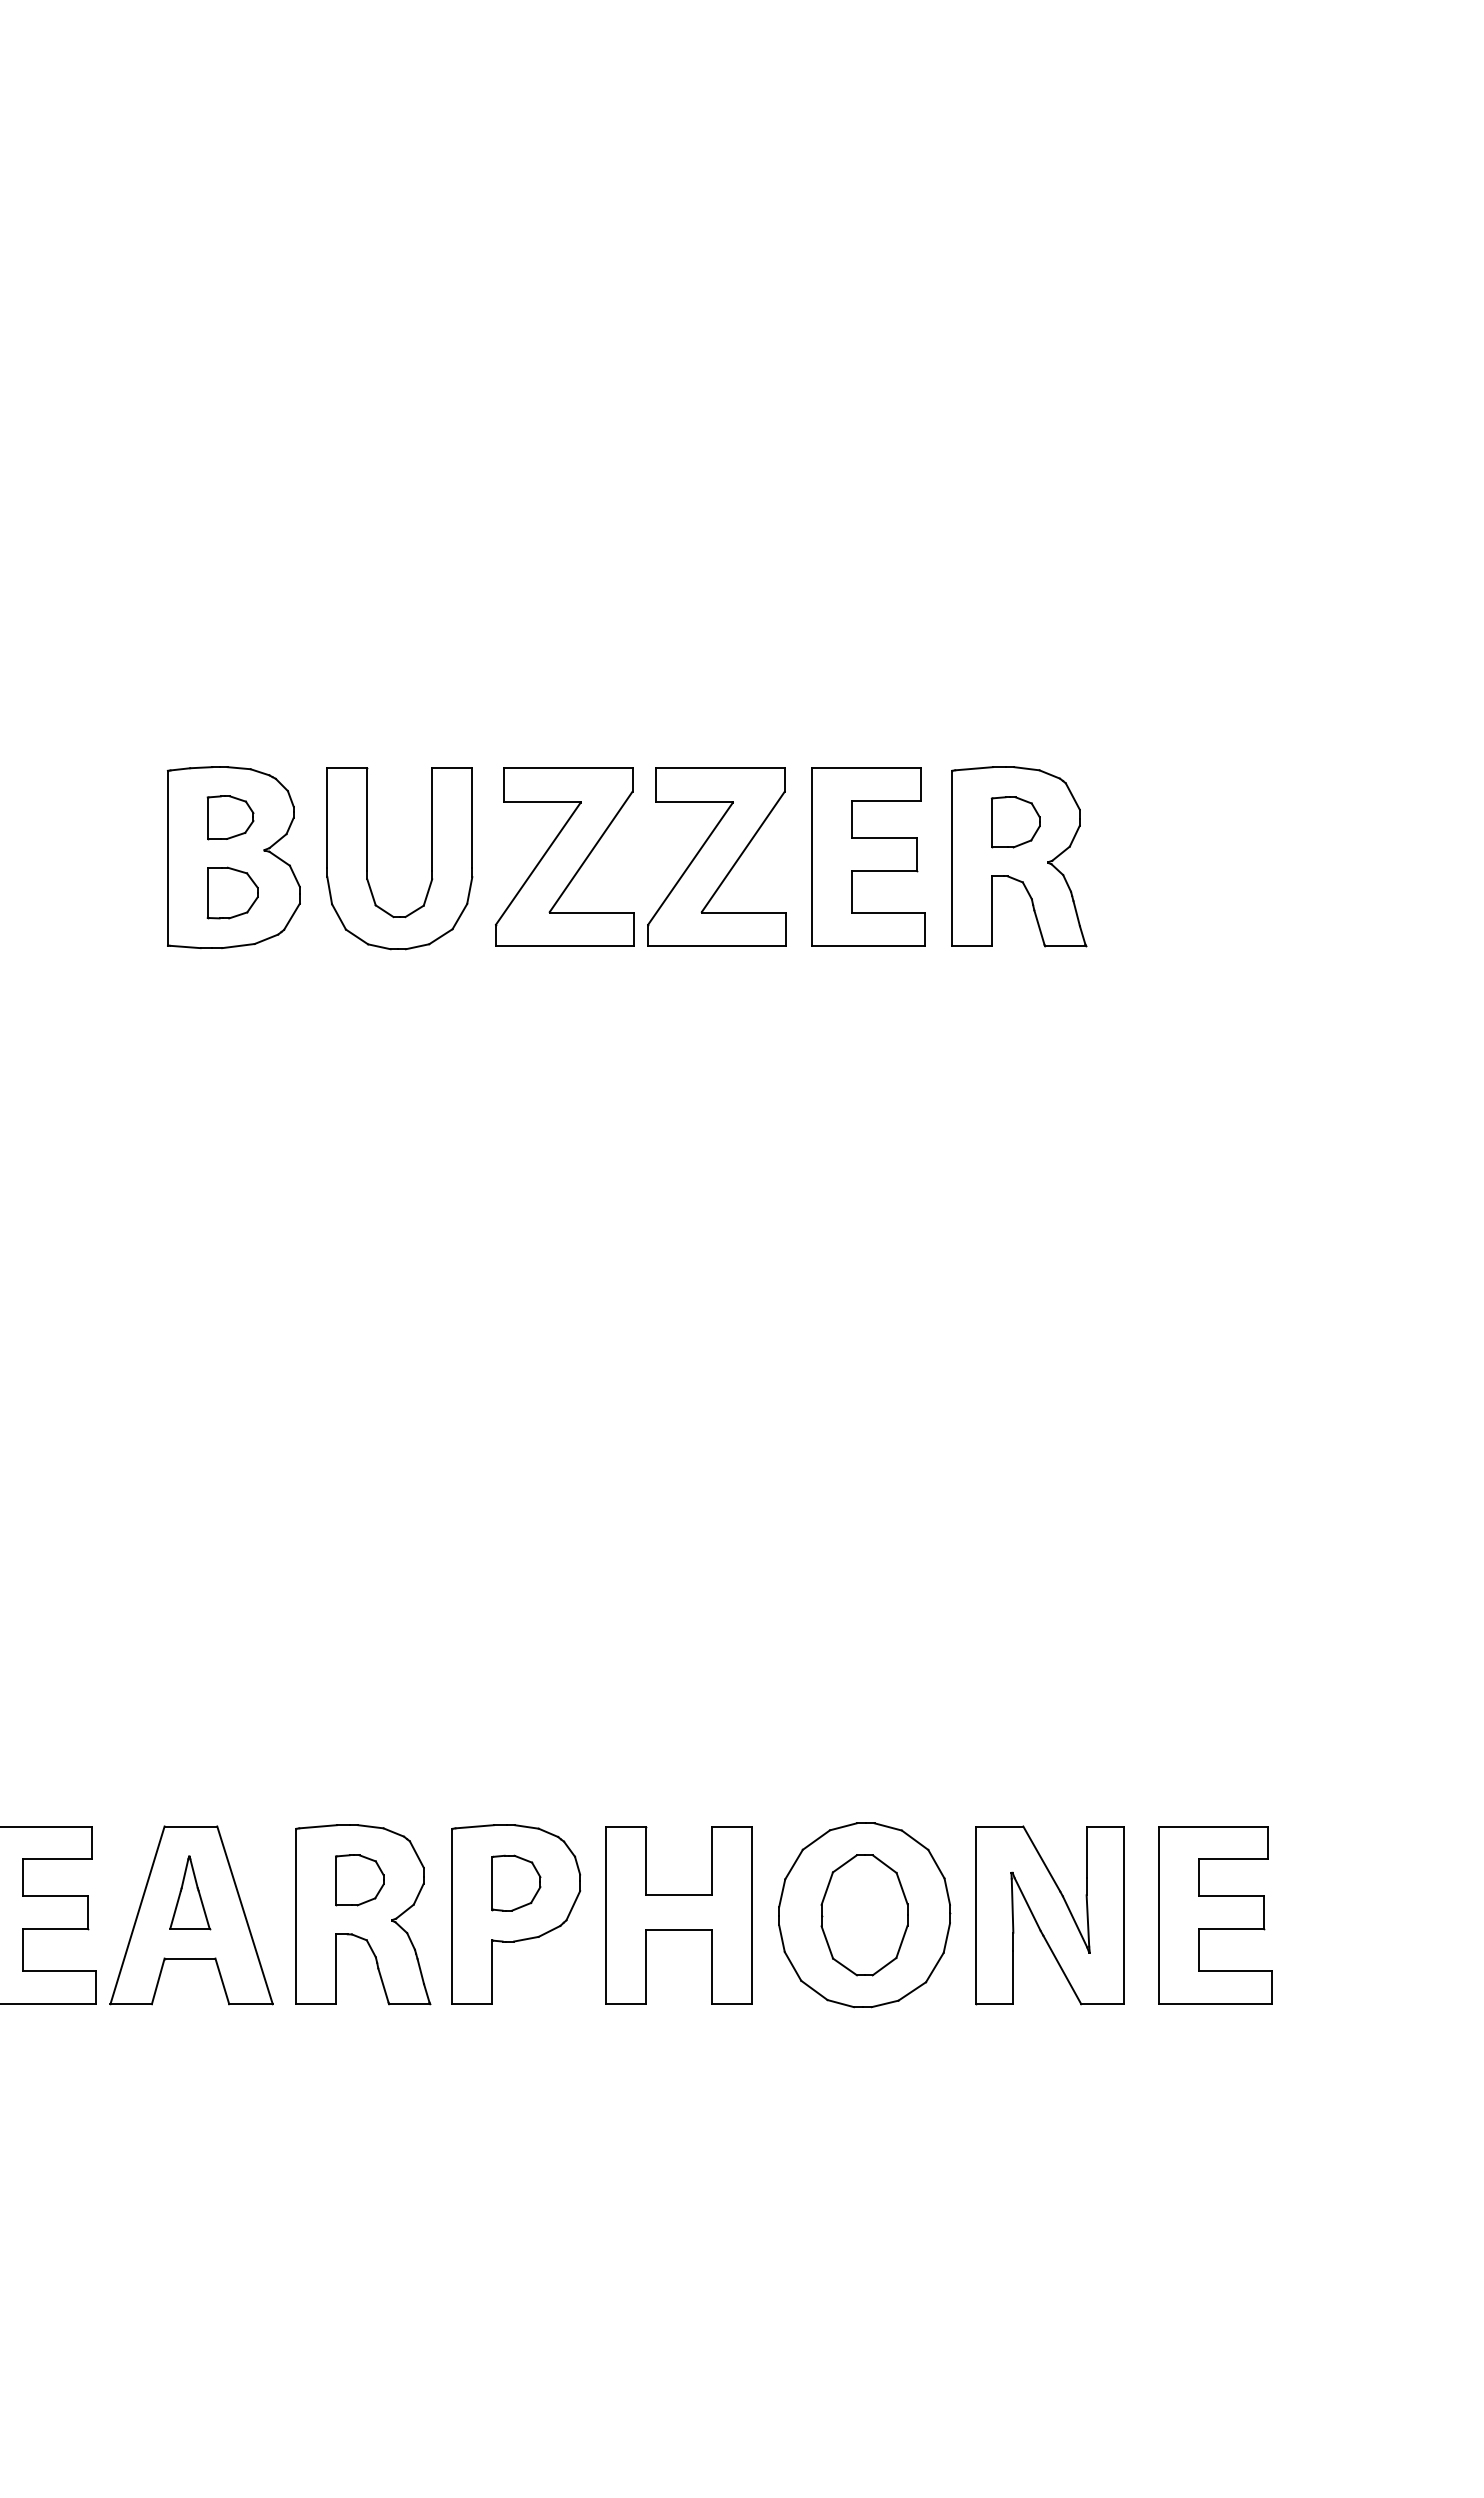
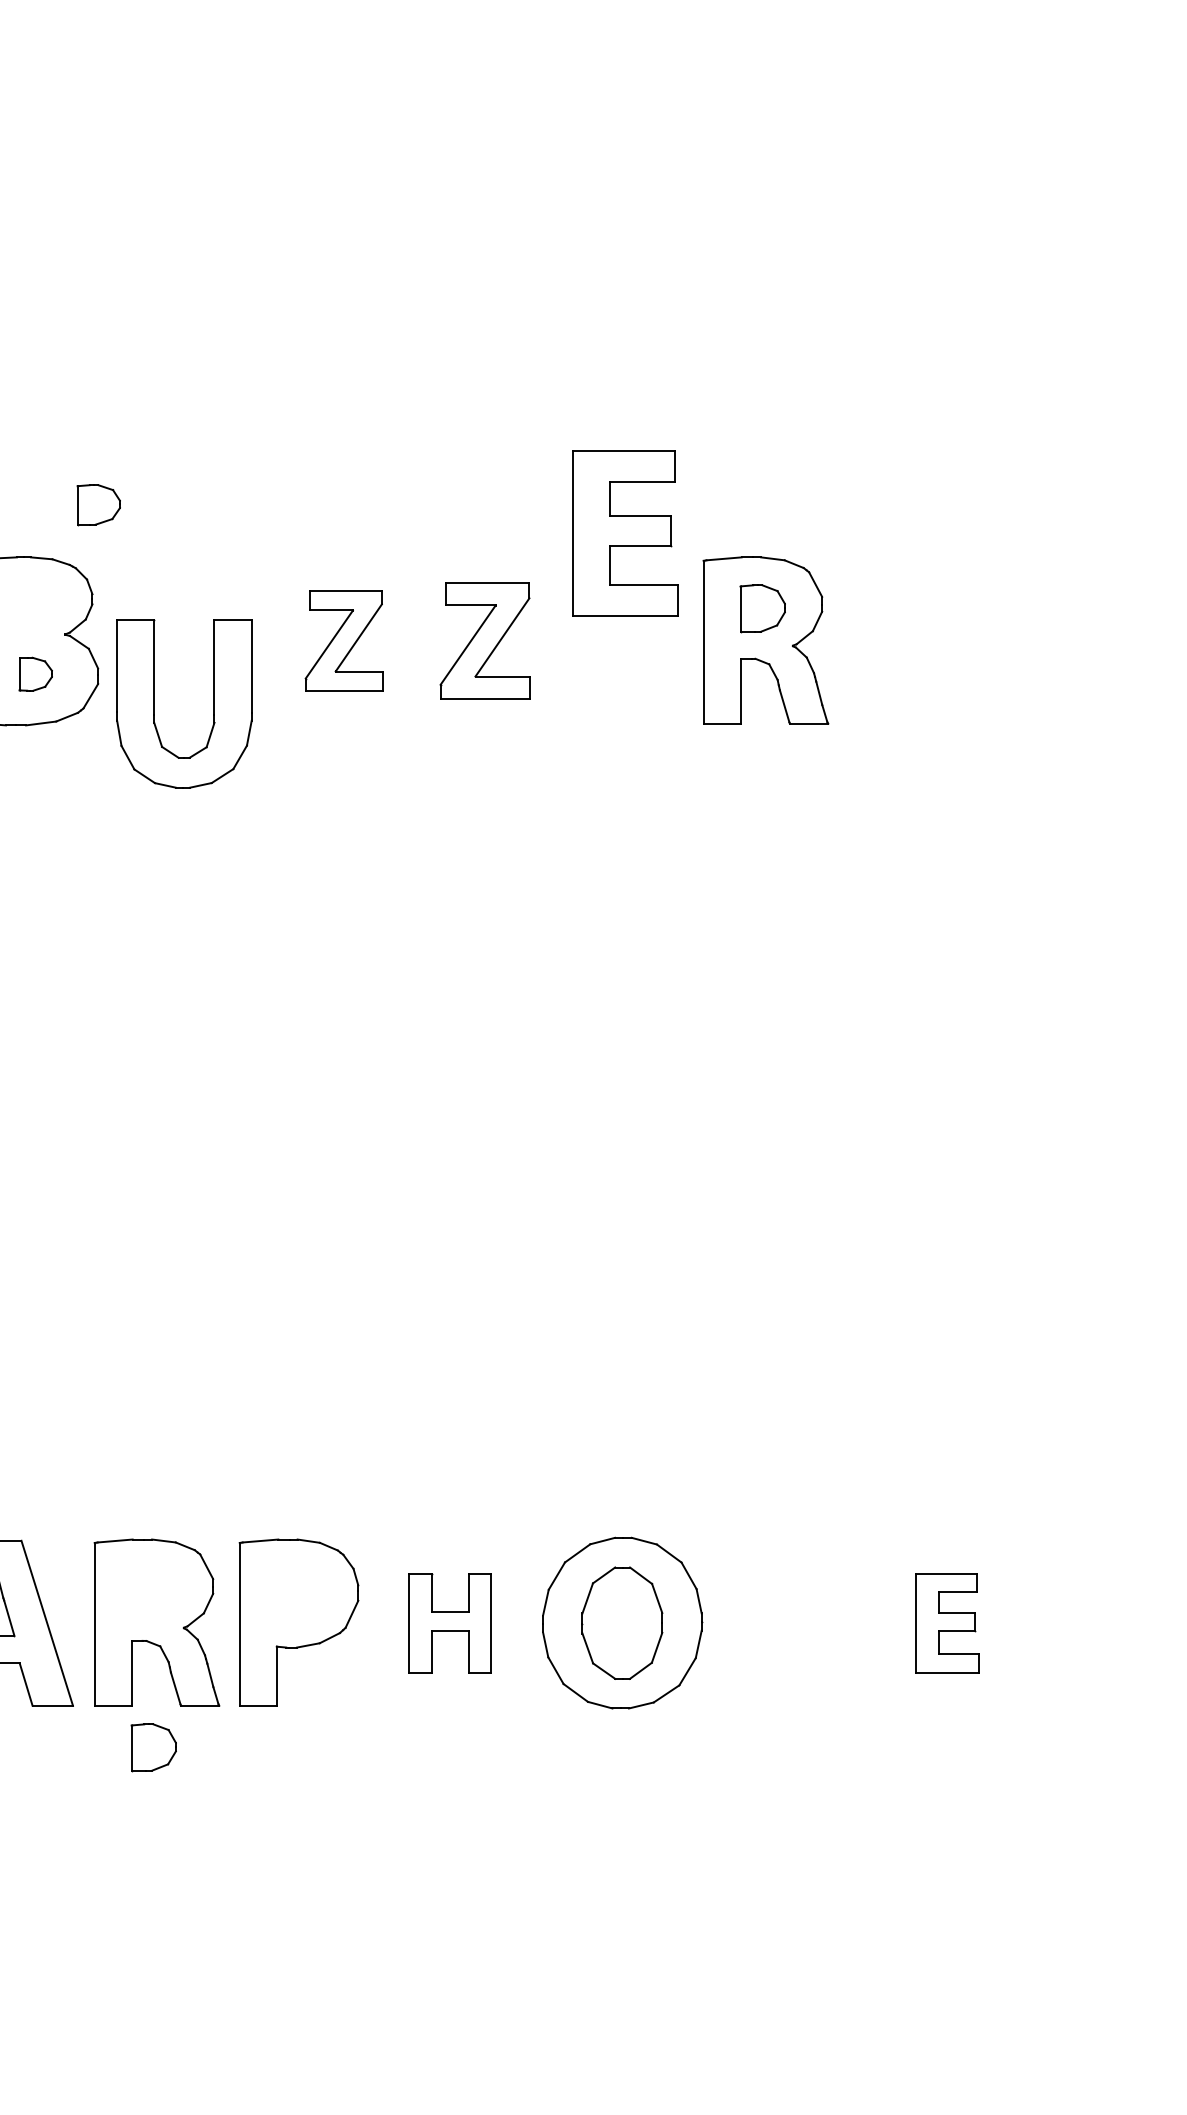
part: (230, 817) -> (98, 504), moved
part: (564, 856) -> (343, 640), size x0.6
part: (716, 856) -> (484, 640), size x0.7
part: (868, 856) -> (625, 532), moved
part: (367, 858) -> (154, 703), moved
part: (232, 892) -> (35, 673), size x0.7
part: (359, 1880) -> (153, 1747), moved
part: (516, 1882) -> (299, 1592), removed
part: (678, 1915) -> (449, 1623), size x0.6
part: (1049, 1915) -> (794, 1623), removed
part: (1215, 1915) -> (948, 1623), size x0.6

